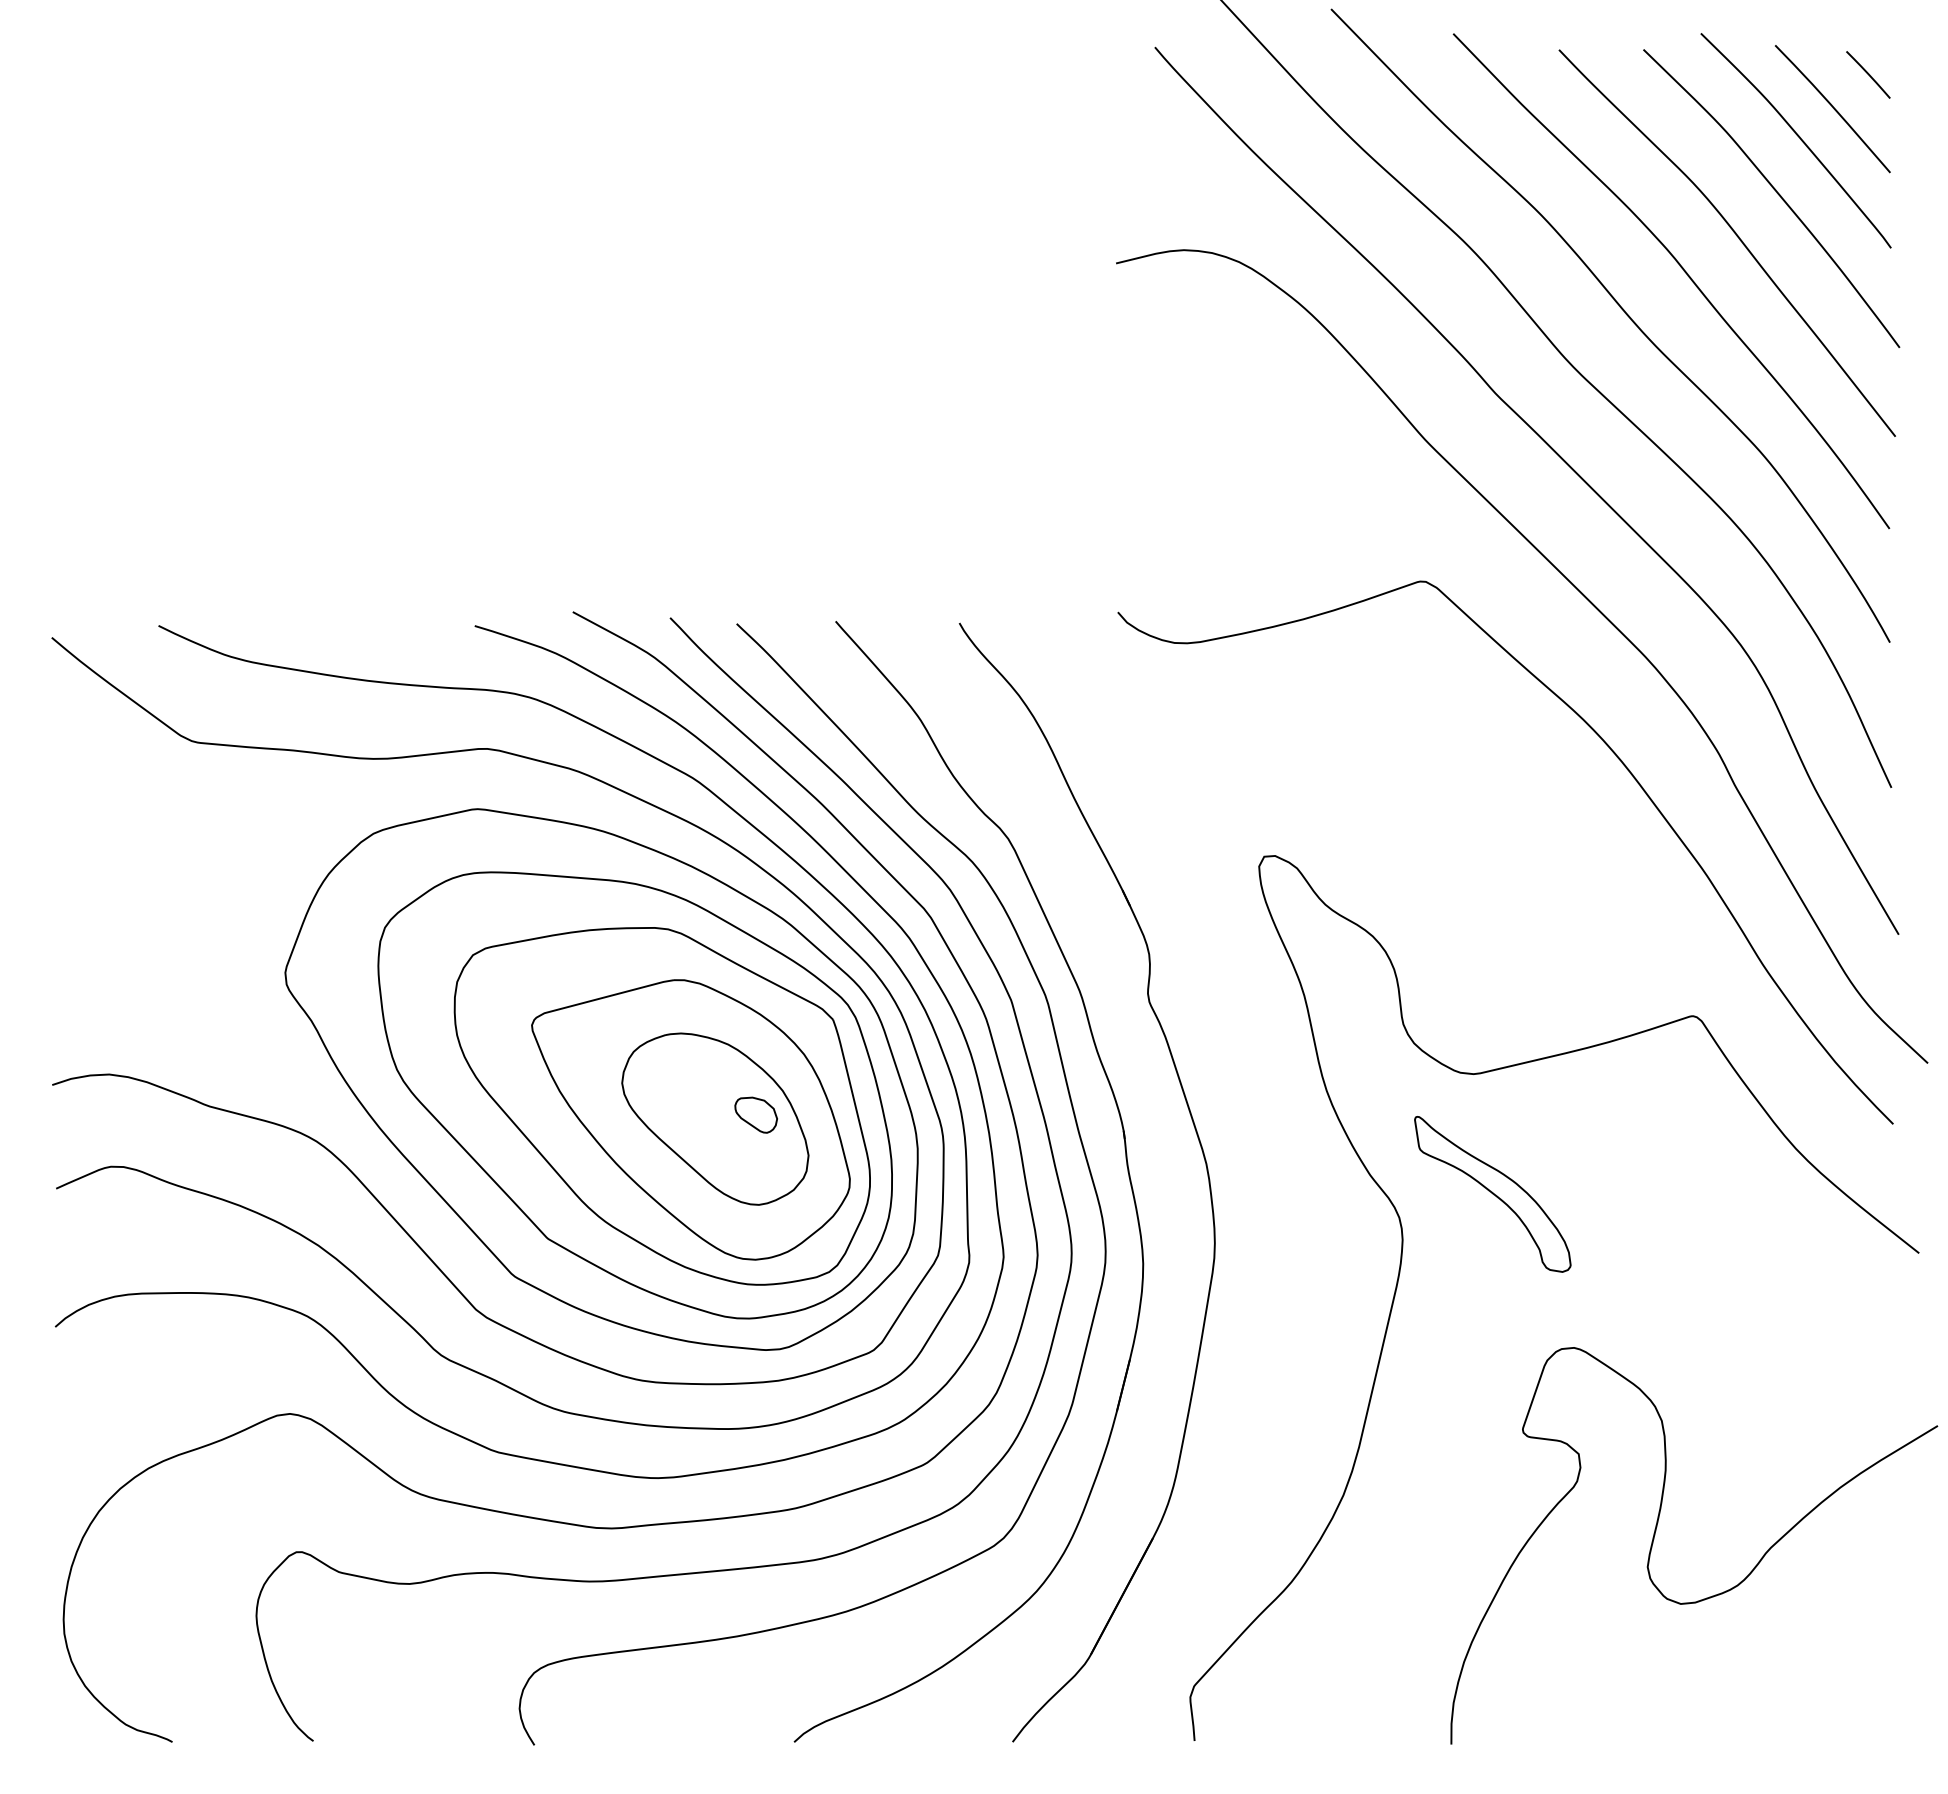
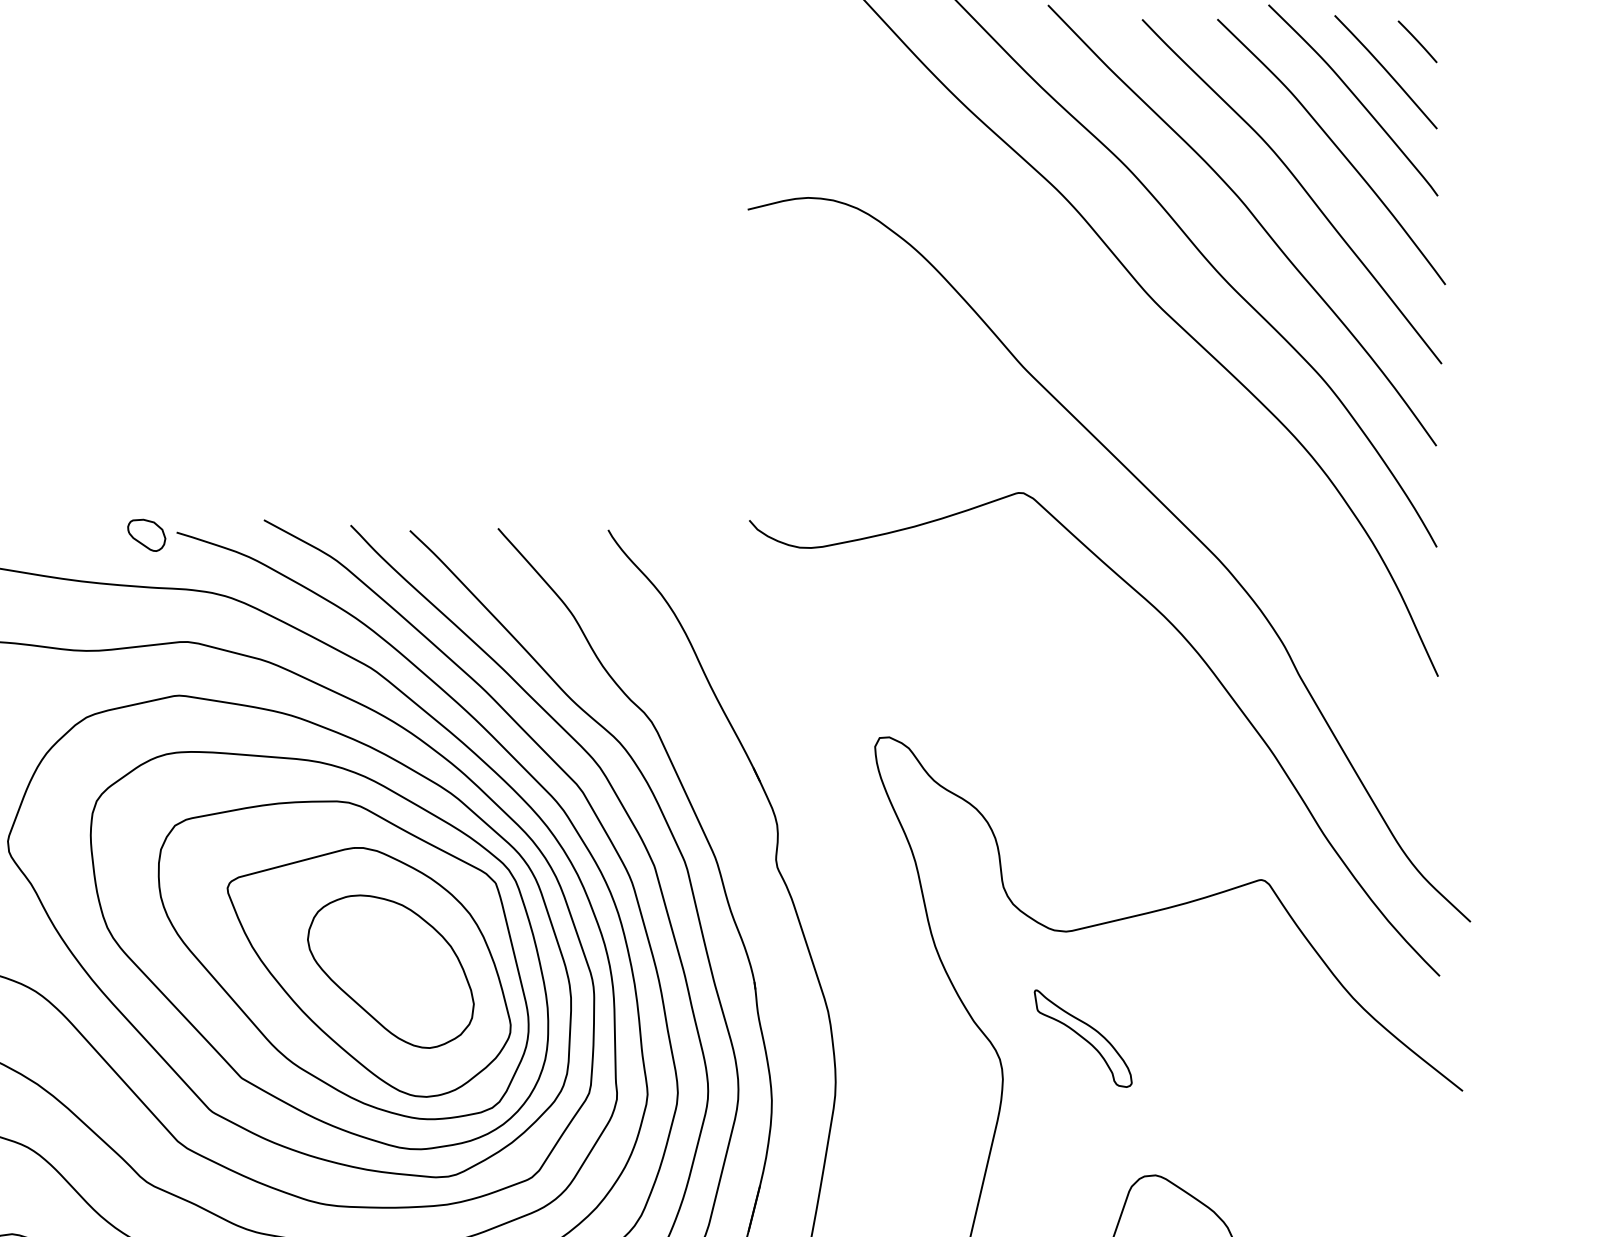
curve: (1559, 457) -> (1142, 382), removed
part: (755, 1114) -> (146, 534), moved
part: (1492, 1194) -> (1082, 1038), size x0.7

